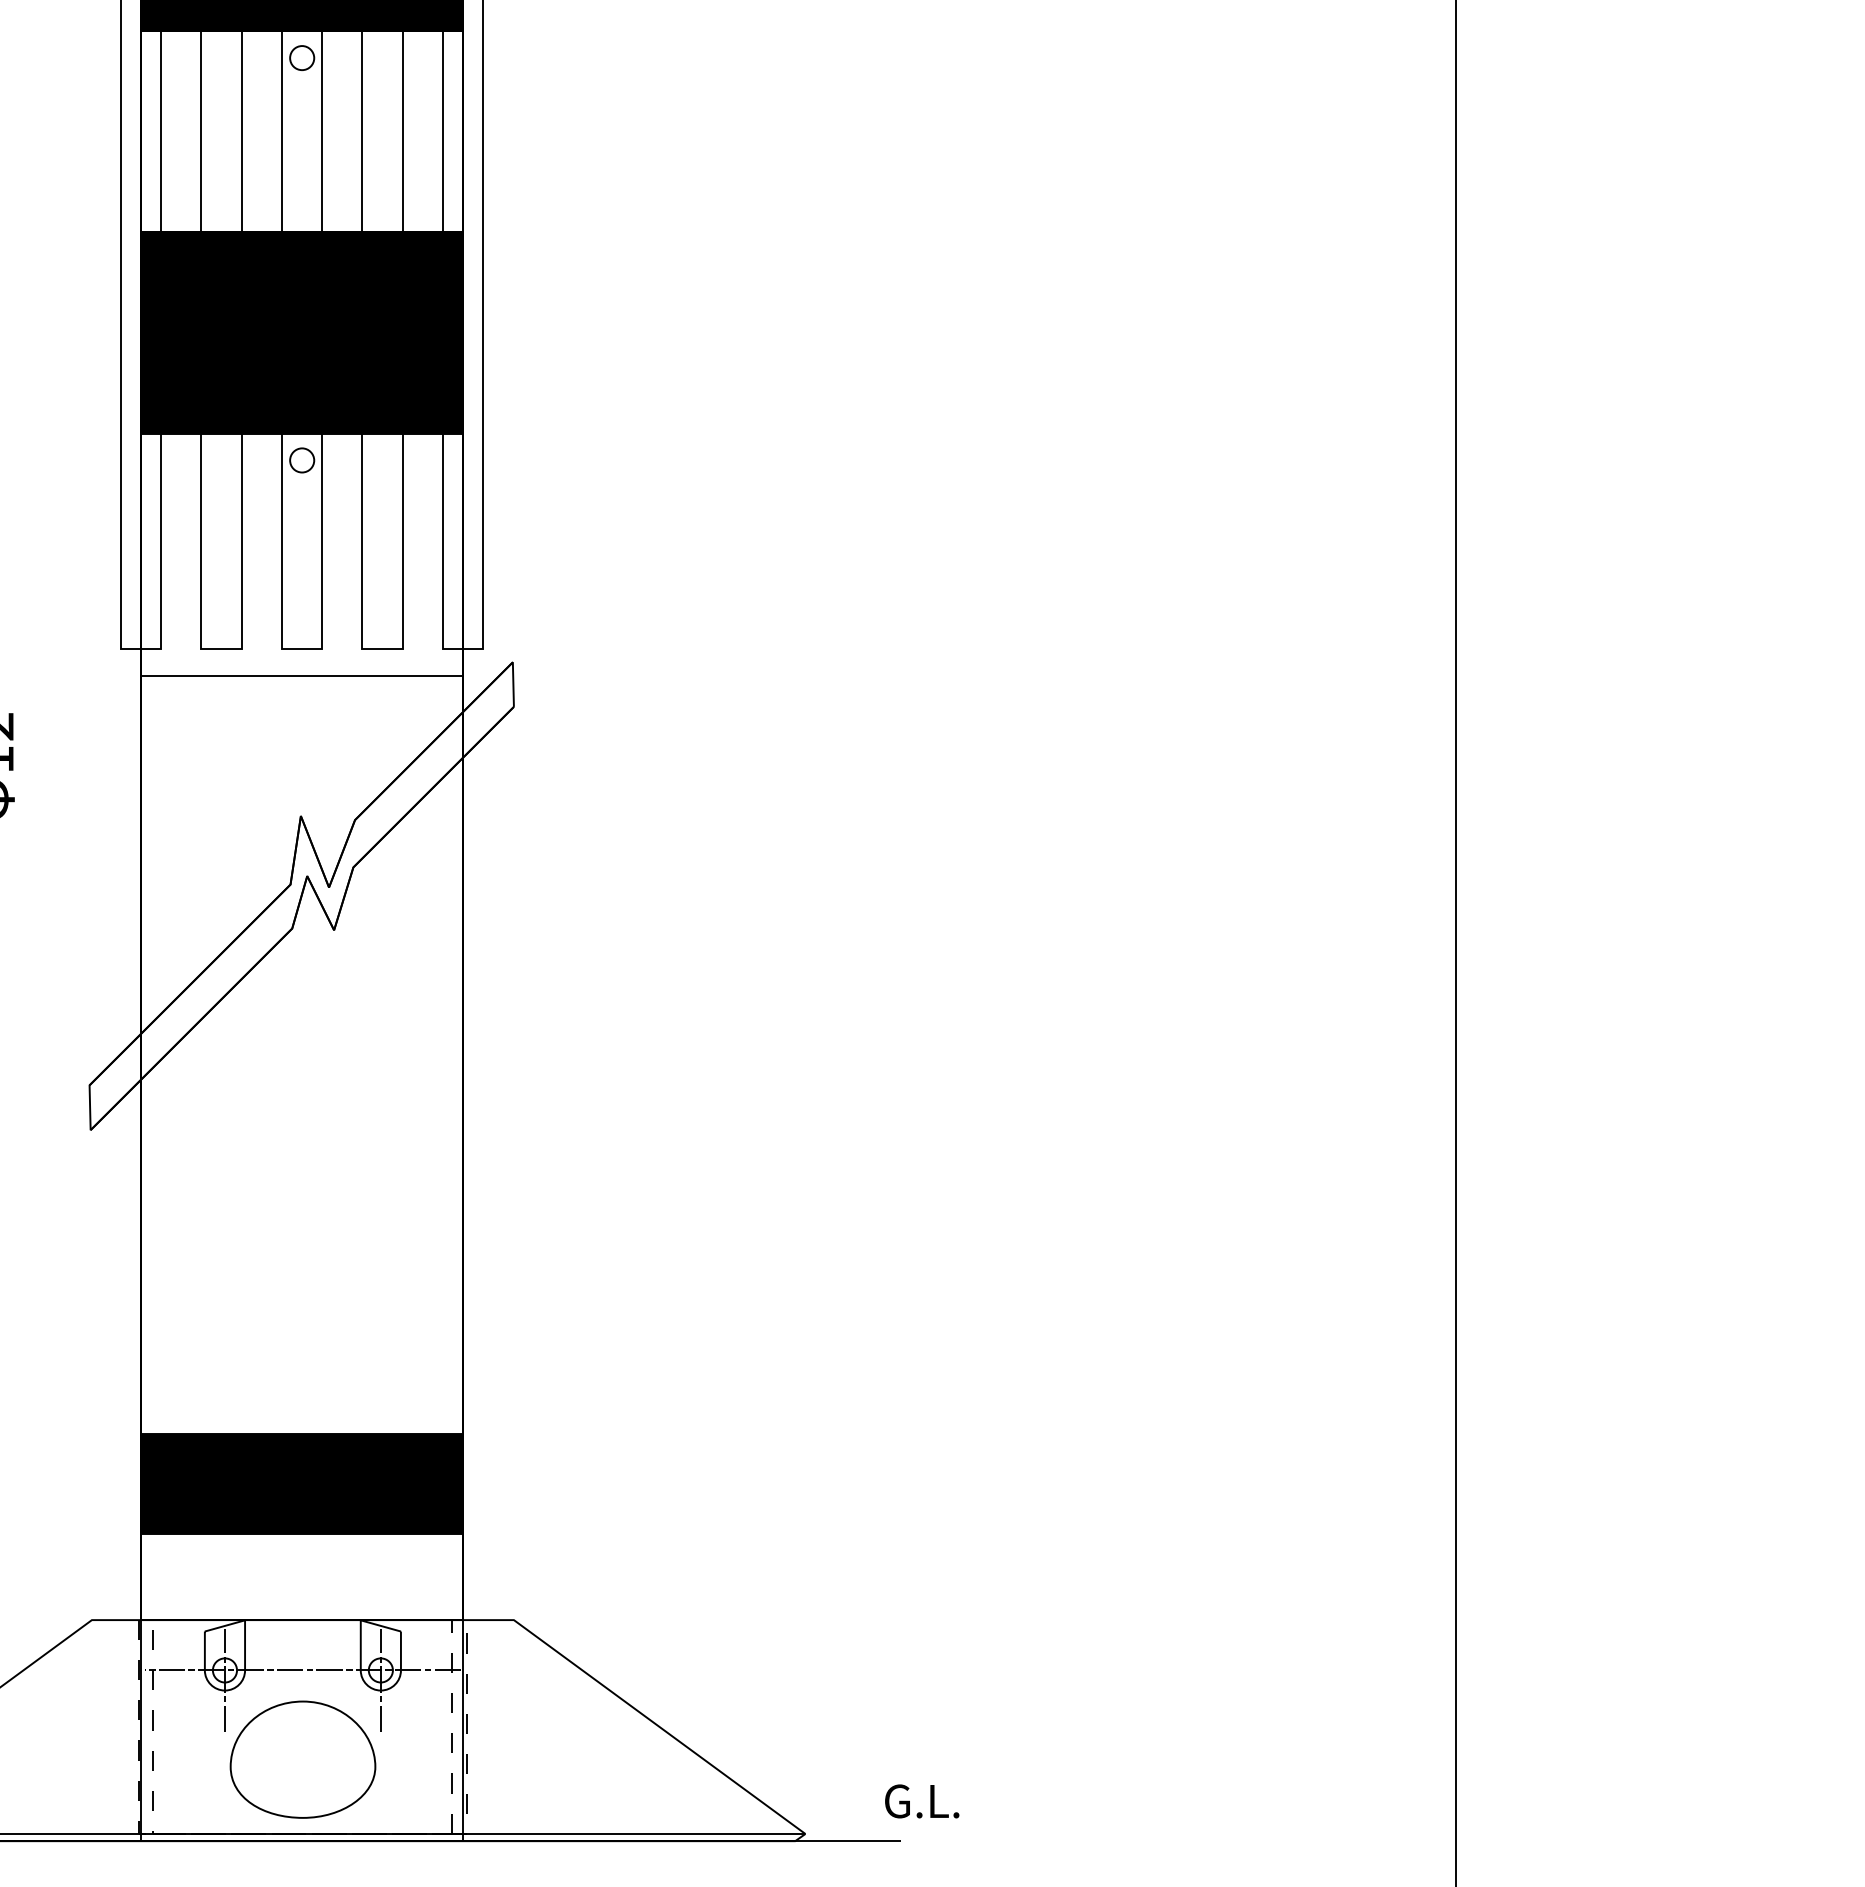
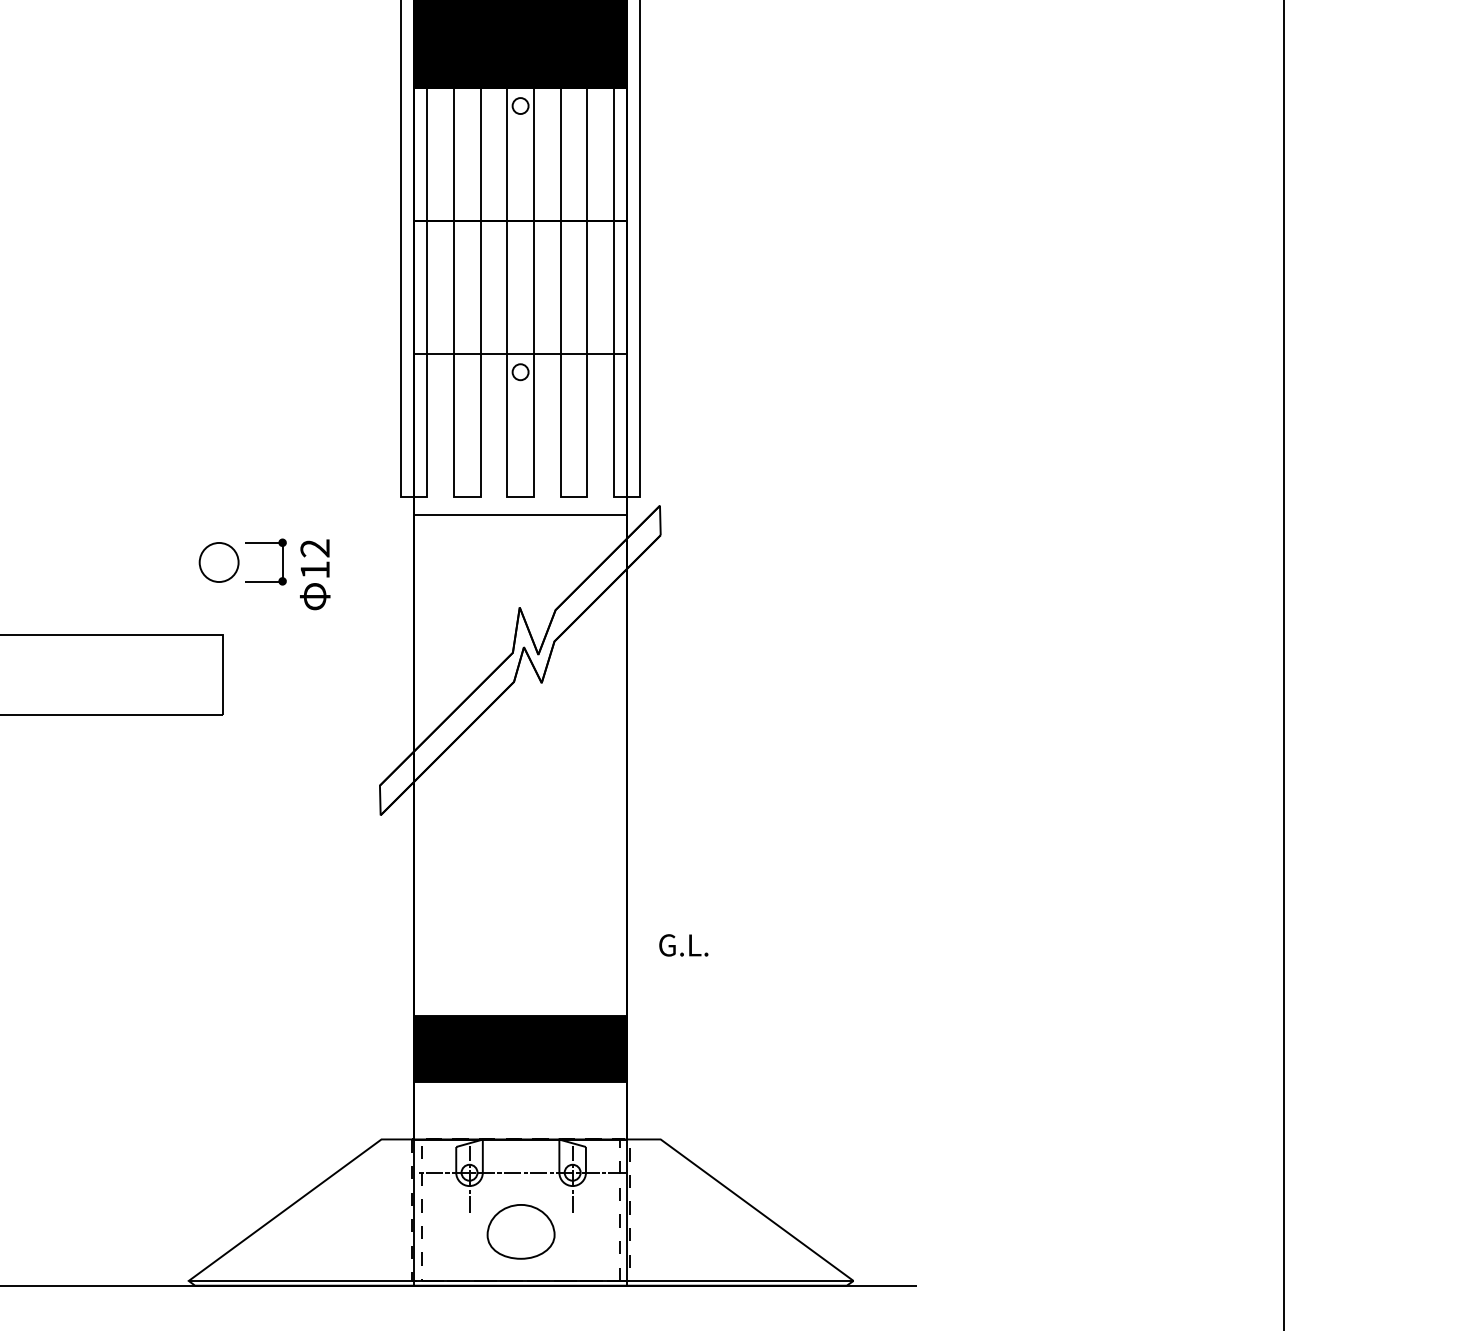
fill: (302, 332) -> (520, 287), removed
part: (302, 1759) -> (520, 1231), size x0.7
text: (921, 1801) -> (683, 945), moved

